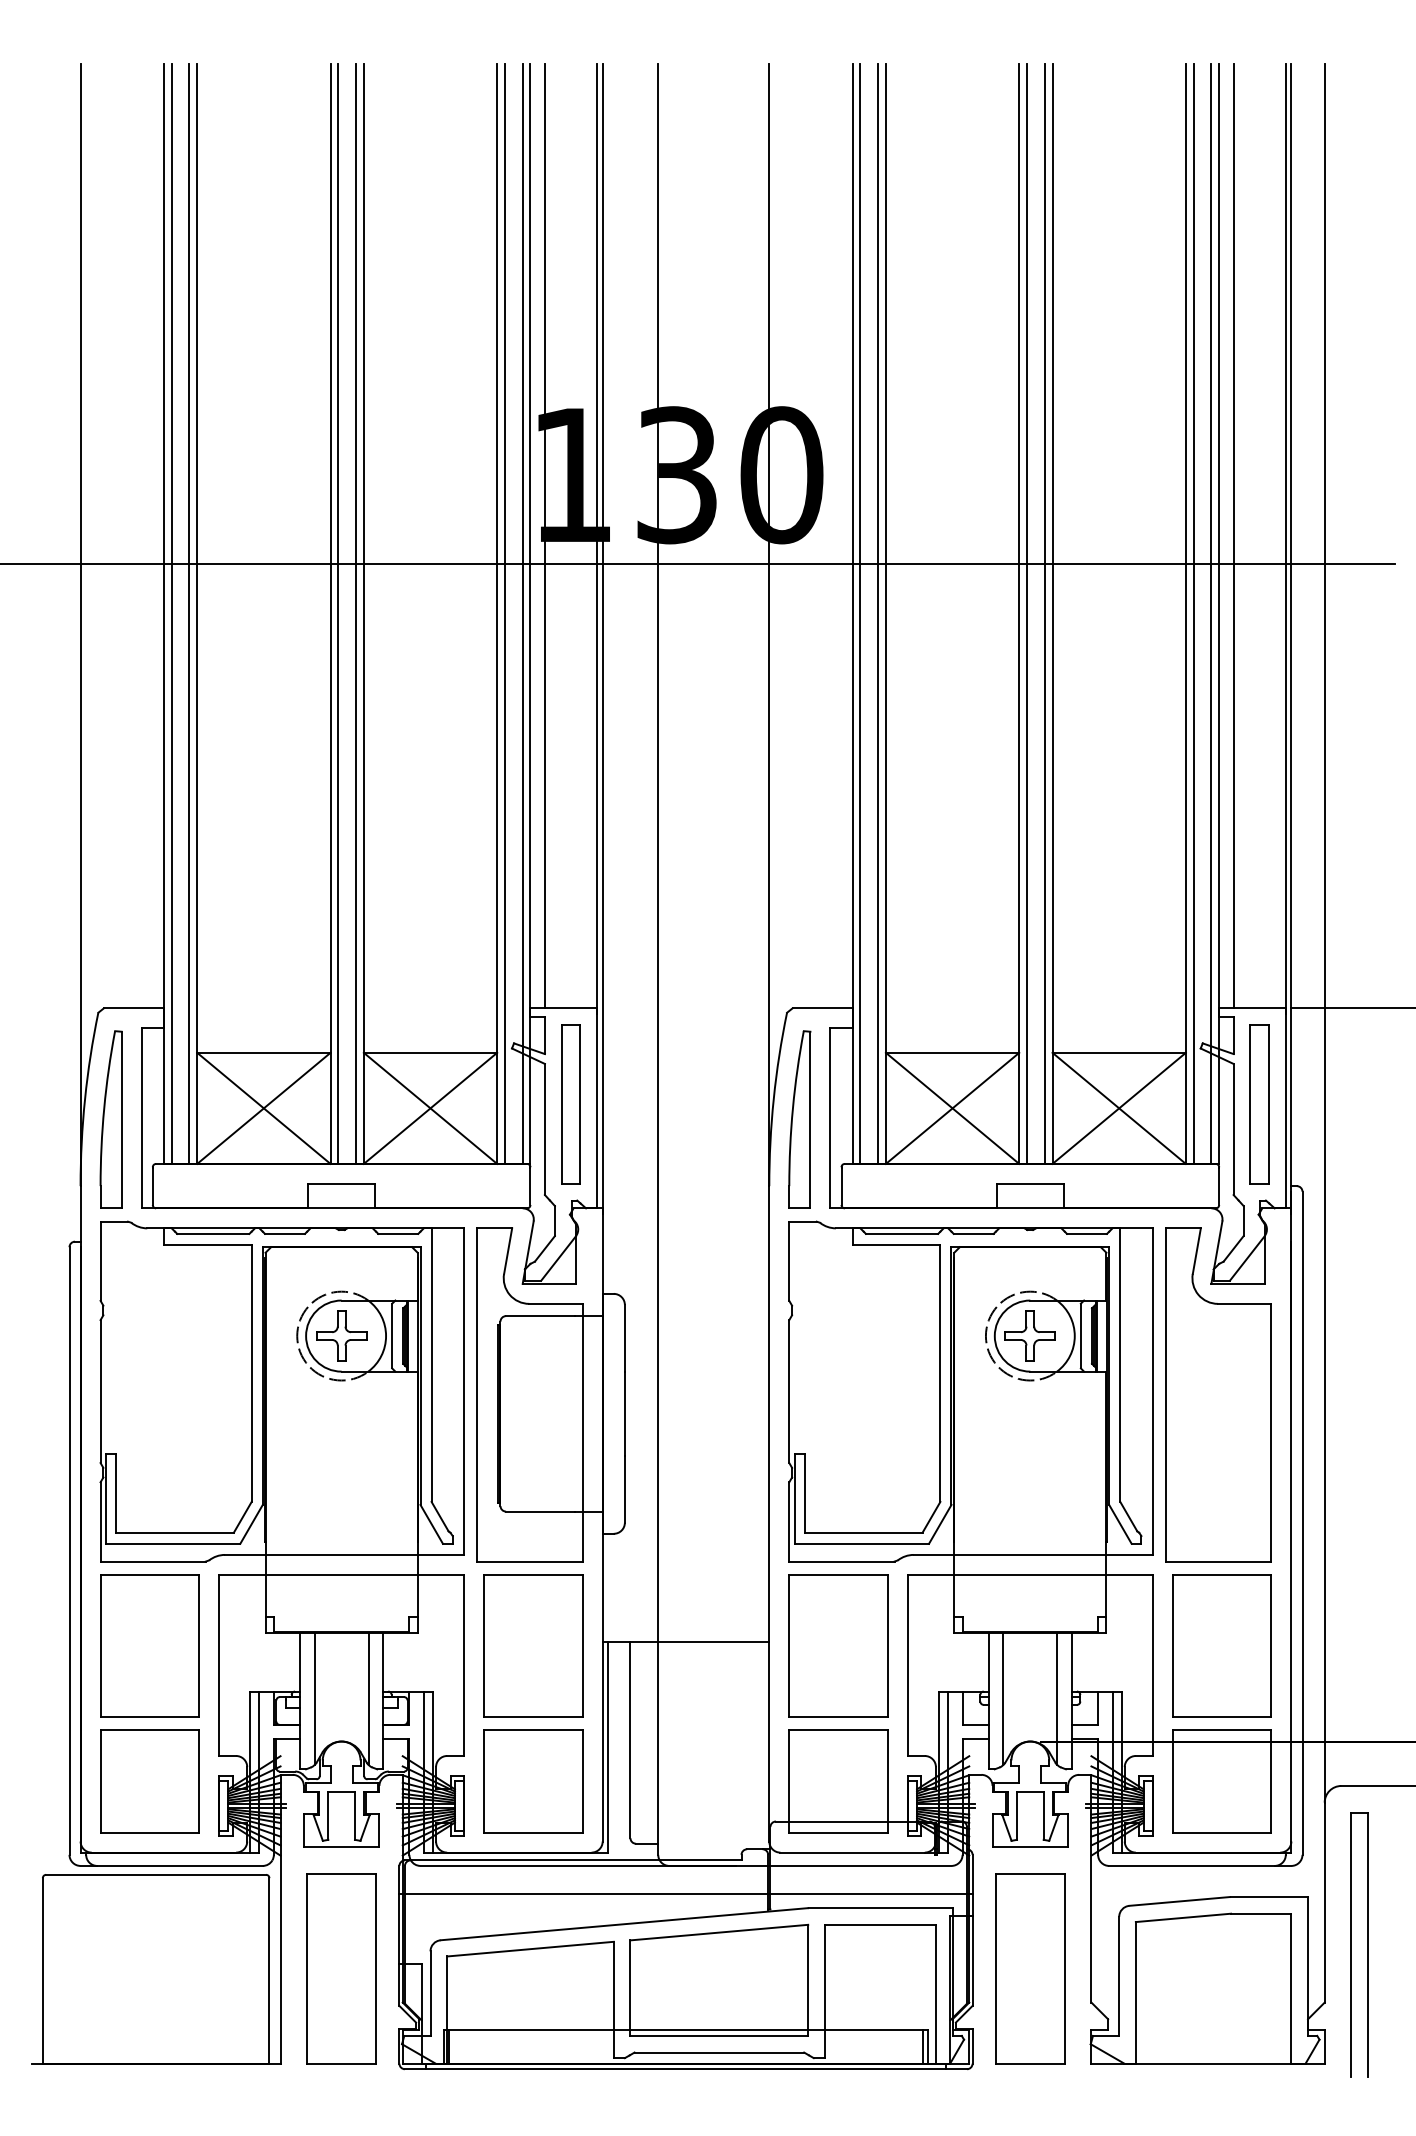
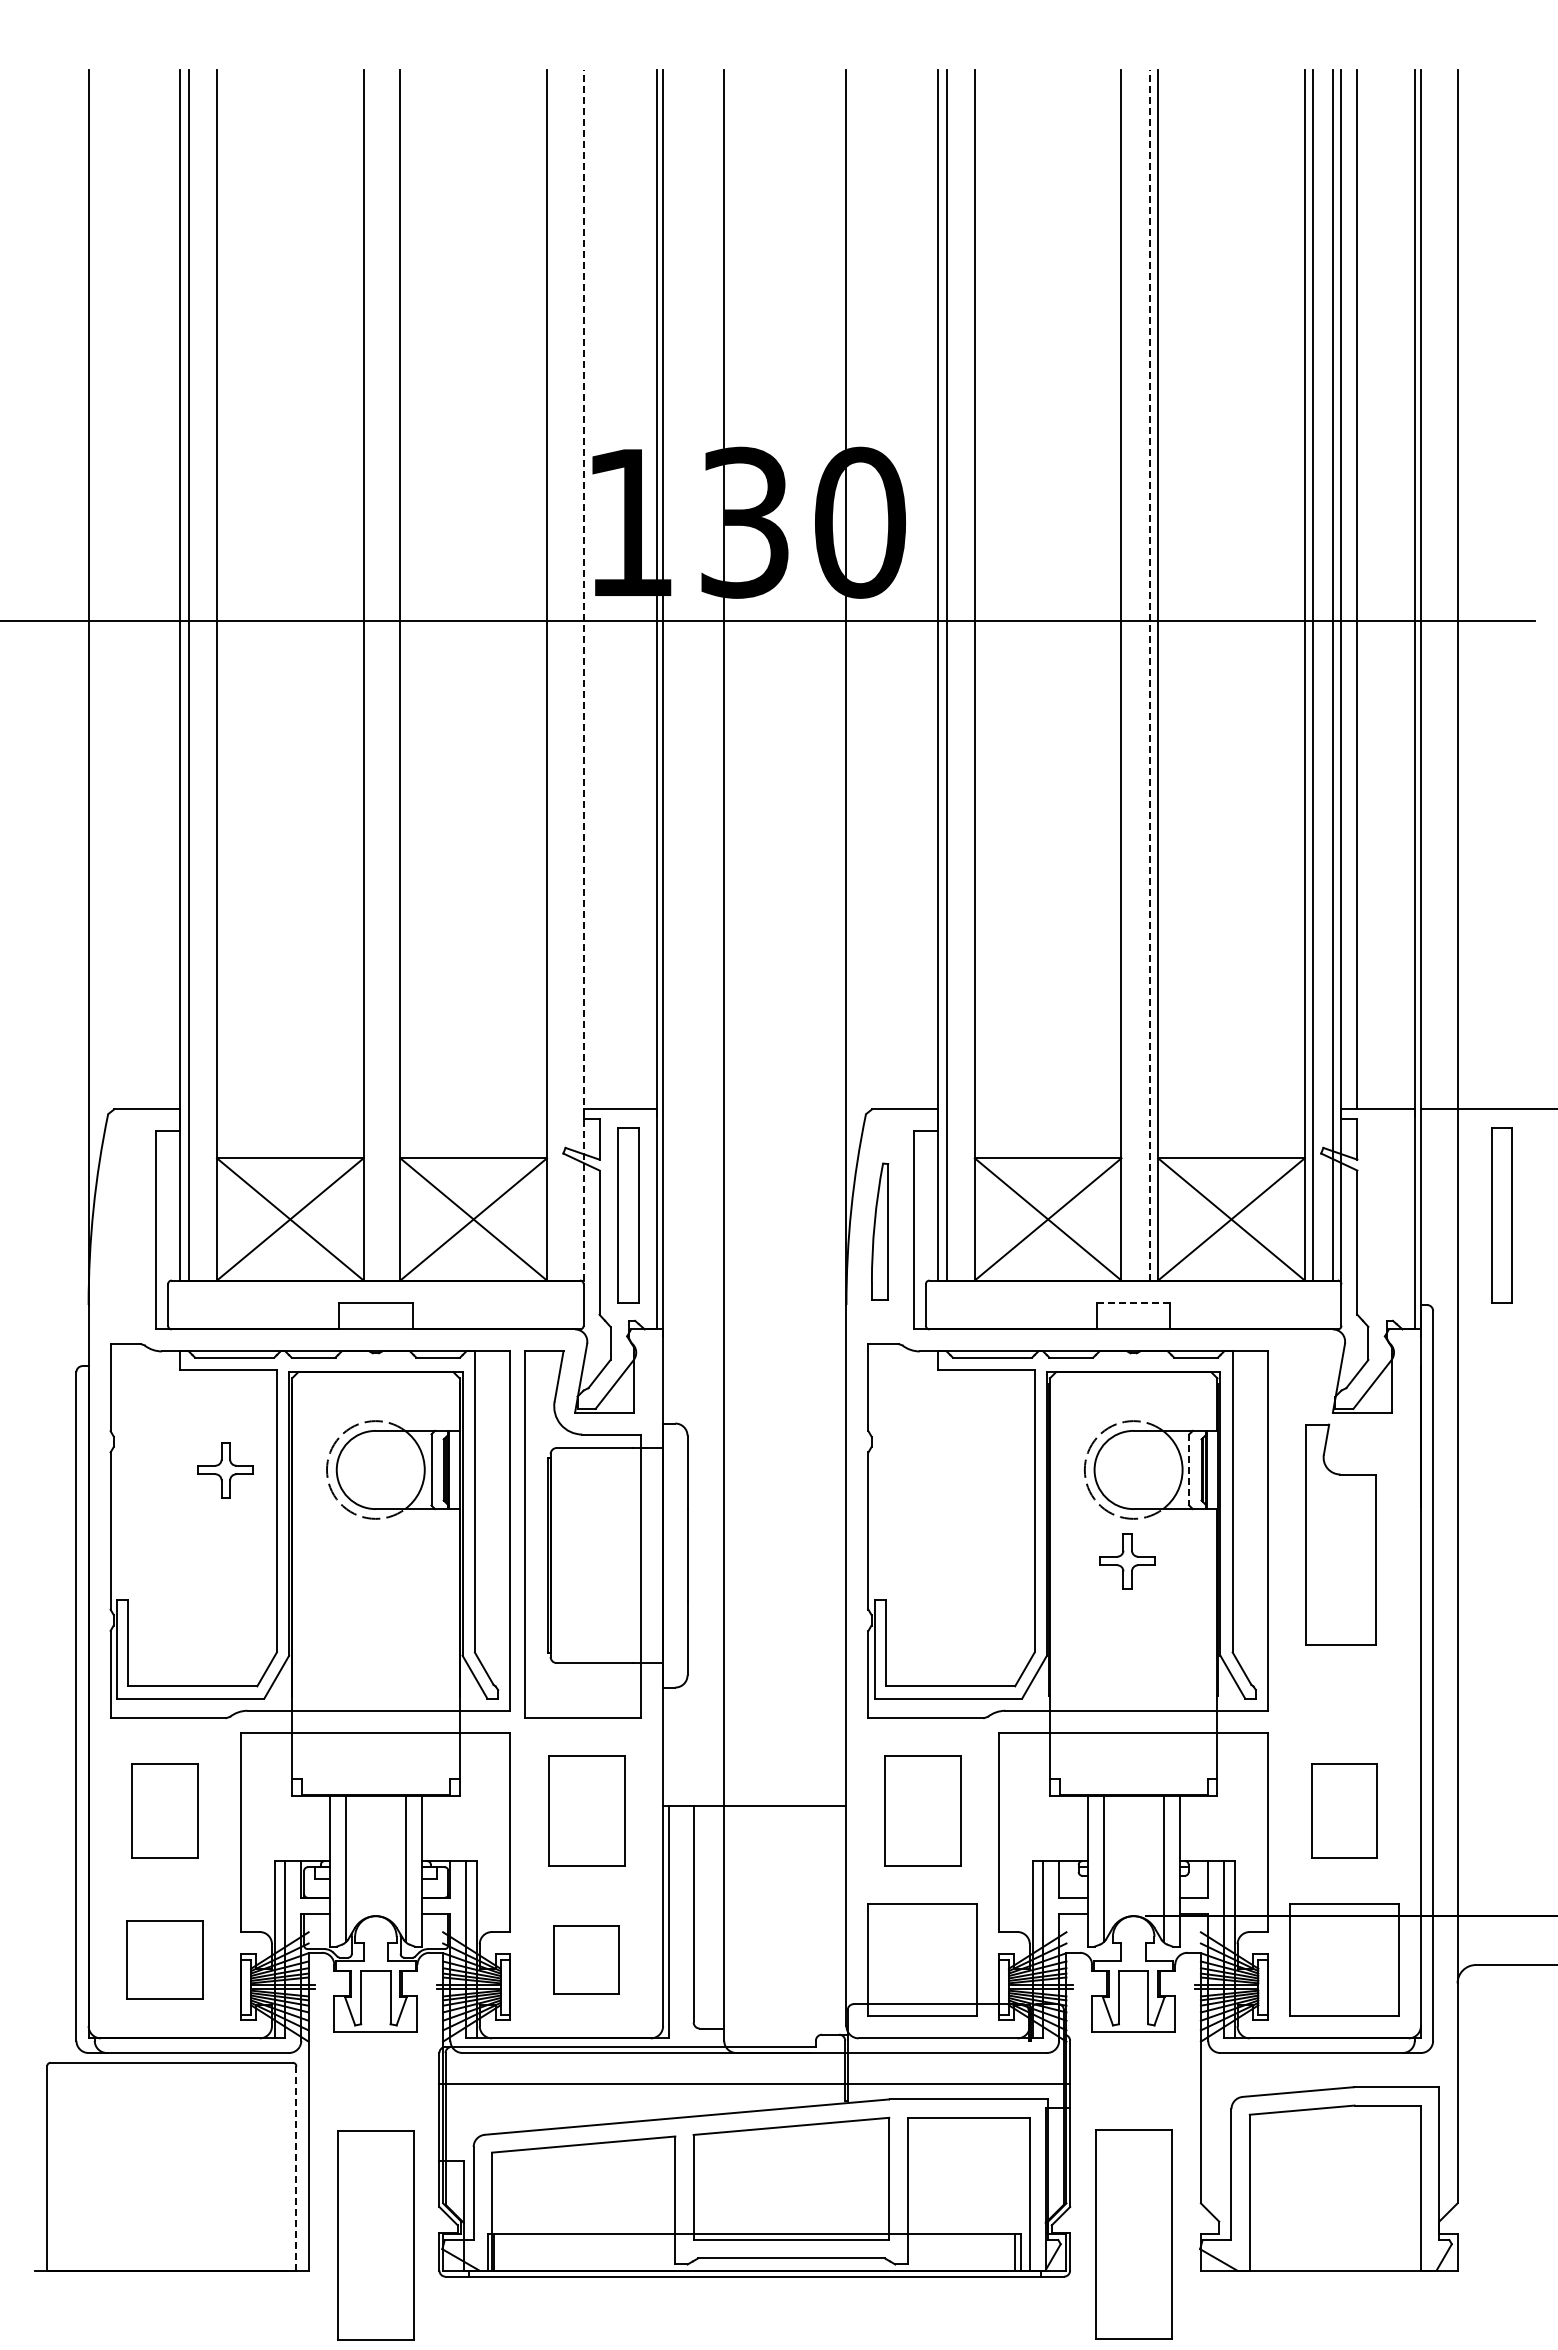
line: (544, 535) -> (599, 589), removed
line: (189, 614) -> (208, 675), removed
line: (338, 614) -> (372, 675), removed
line: (355, 614) -> (391, 675), removed
line: (504, 614) -> (555, 675), removed
line: (523, 614) -> (575, 675), removed
line: (530, 614) -> (583, 675), solid -> dashed
line: (878, 614) -> (966, 675), removed
line: (1027, 614) -> (1130, 675), removed
line: (1044, 614) -> (1149, 675), solid -> dashed
part: (1259, 1104) -> (1501, 1215), moved
part: (110, 1119) -> (121, 1231), removed
part: (799, 1119) -> (879, 1231), size x0.7
line: (1030, 1183) -> (1133, 1302), solid -> dashed
line: (1081, 1335) -> (1189, 1469), solid -> dashed
part: (341, 1336) -> (225, 1470), moved
part: (1030, 1336) -> (1127, 1561), moved
part: (1218, 1394) -> (1340, 1534), size x0.6
part: (149, 1645) -> (164, 1810), size x0.6
part: (533, 1645) -> (586, 1810), size x0.7
part: (838, 1645) -> (922, 1810), size x0.7
part: (1221, 1645) -> (1344, 1810), size x0.6
part: (149, 1780) -> (164, 1959), size x0.7
part: (533, 1780) -> (586, 1959), size x0.6
part: (1351, 1944) -> (1487, 2139), removed
part: (341, 1969) -> (375, 2235), moved
part: (1030, 1969) -> (1133, 2234), moved
line: (269, 1970) -> (296, 2168), solid -> dashed

